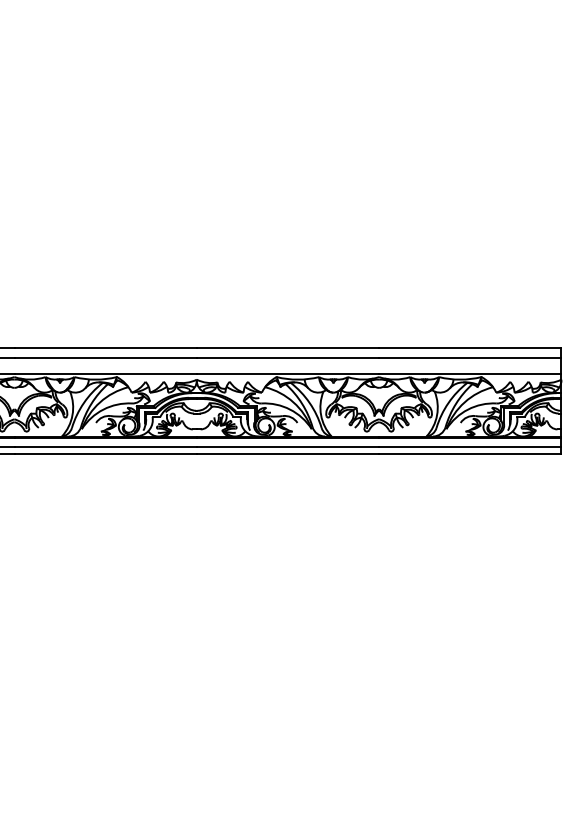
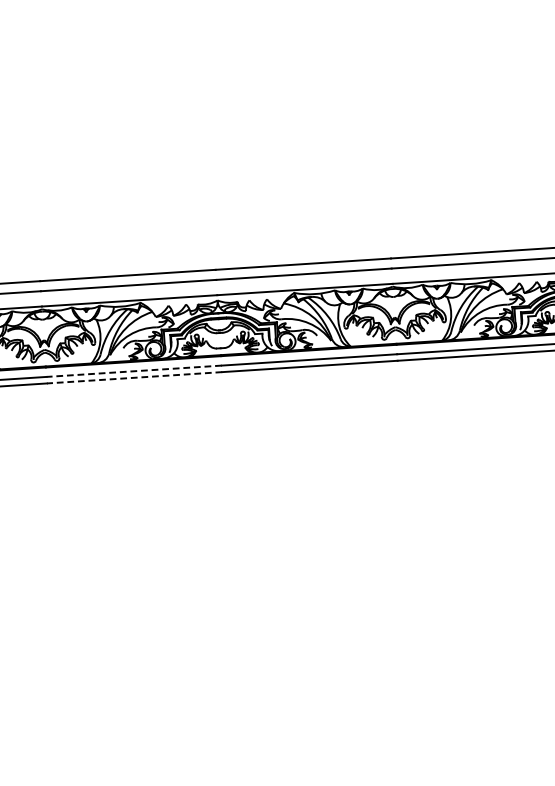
line: (105, 447) -> (134, 371), solid -> dashed
line: (105, 454) -> (134, 378), solid -> dashed

